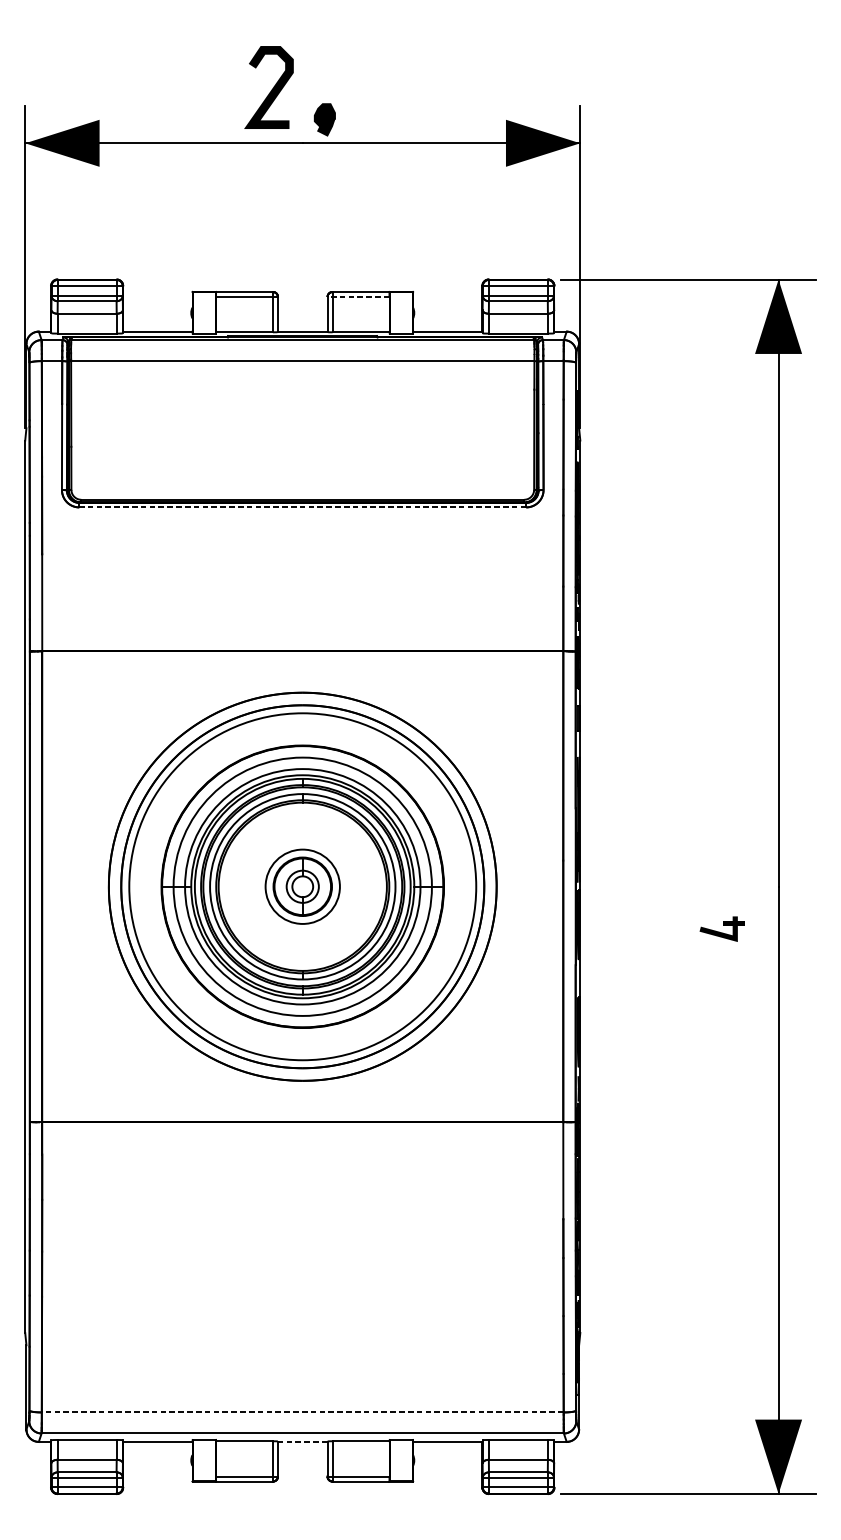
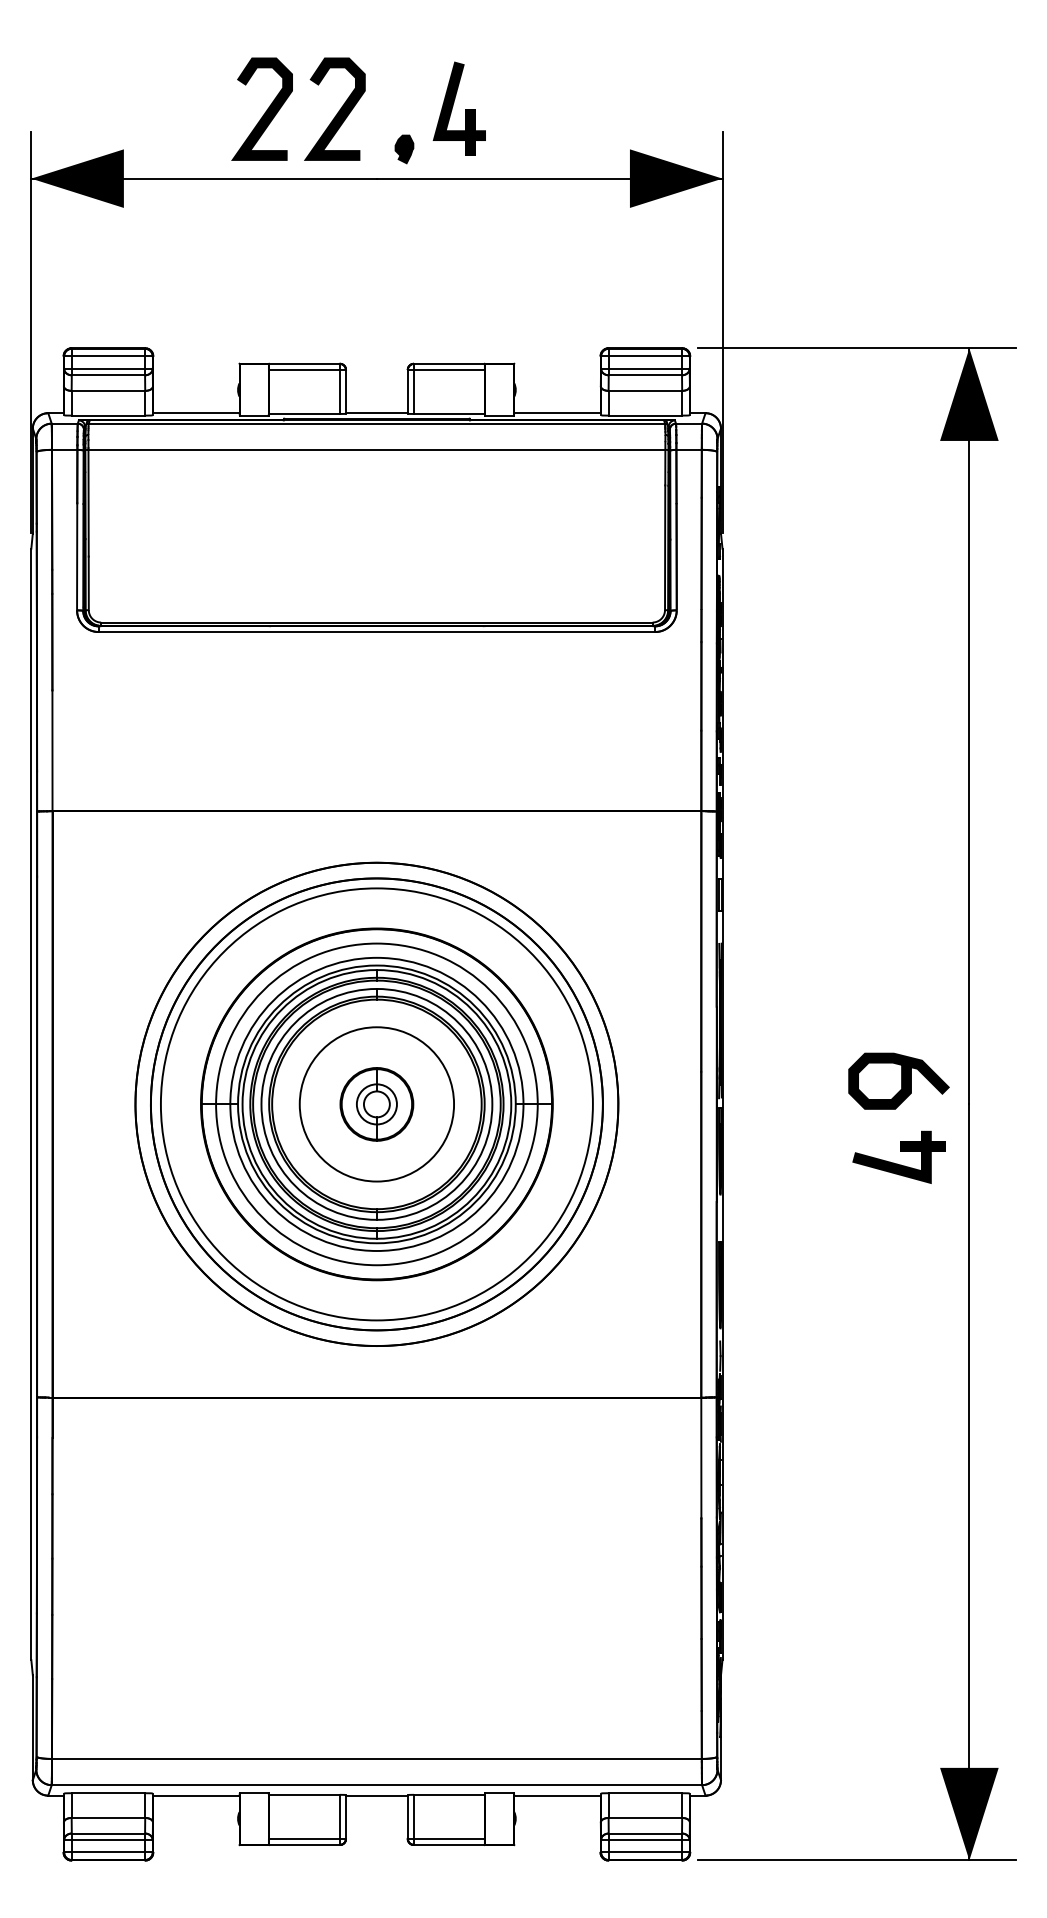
part: (368, 86) -> (458, 108), added
curve: (213, 89) -> (265, 111), added
part: (324, 119) -> (404, 149), size x0.71
line: (358, 297) -> (446, 370), dashed -> solid
line: (302, 507) -> (376, 632), dashed -> solid
curve: (724, 867) -> (901, 1080), added
circle: (302, 886) -> (376, 1104), size x1.67
part: (721, 928) -> (898, 1156), size x1.67
line: (302, 1412) -> (376, 1758), dashed -> solid
line: (302, 1441) -> (376, 1795), dashed -> solid

